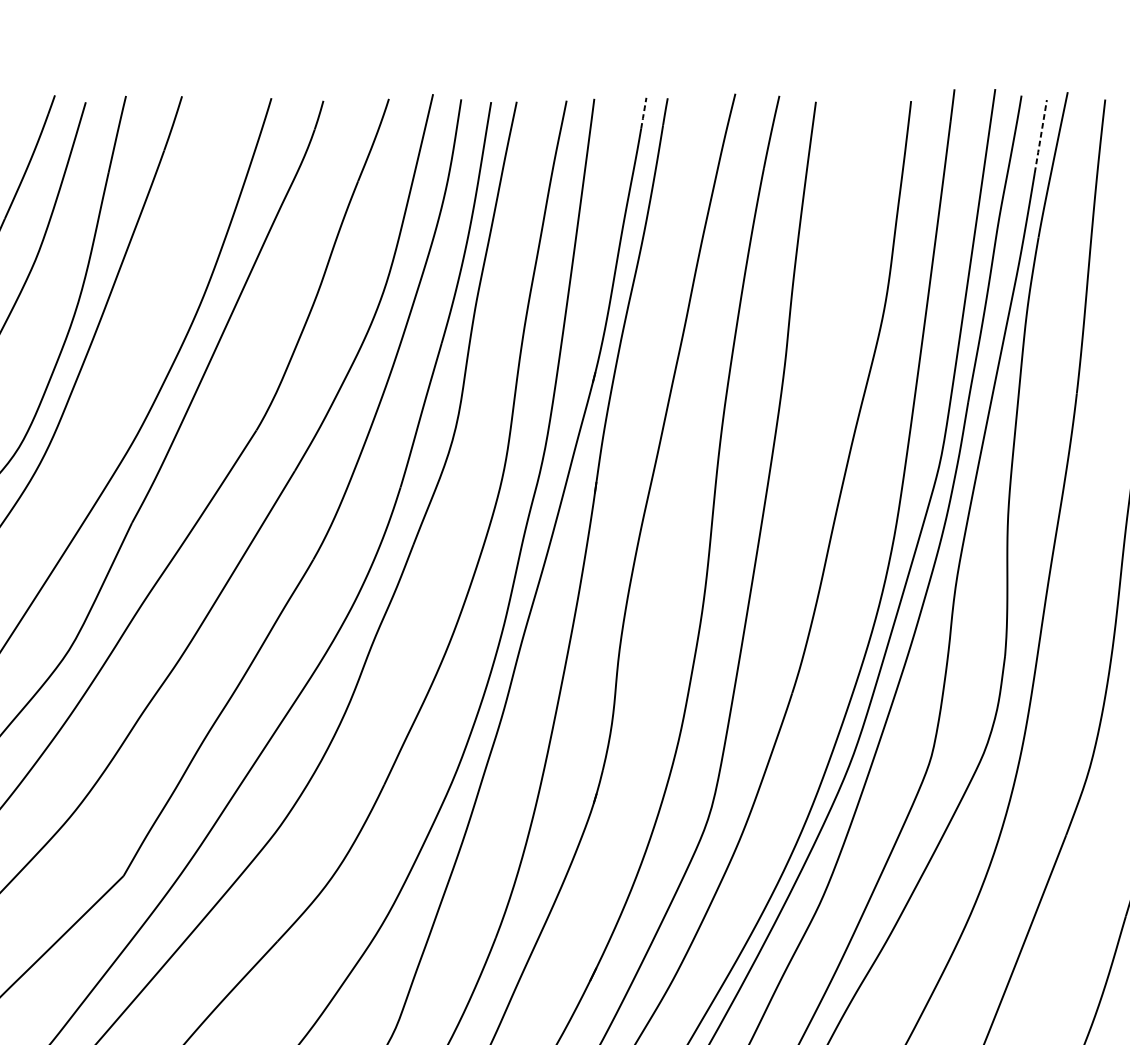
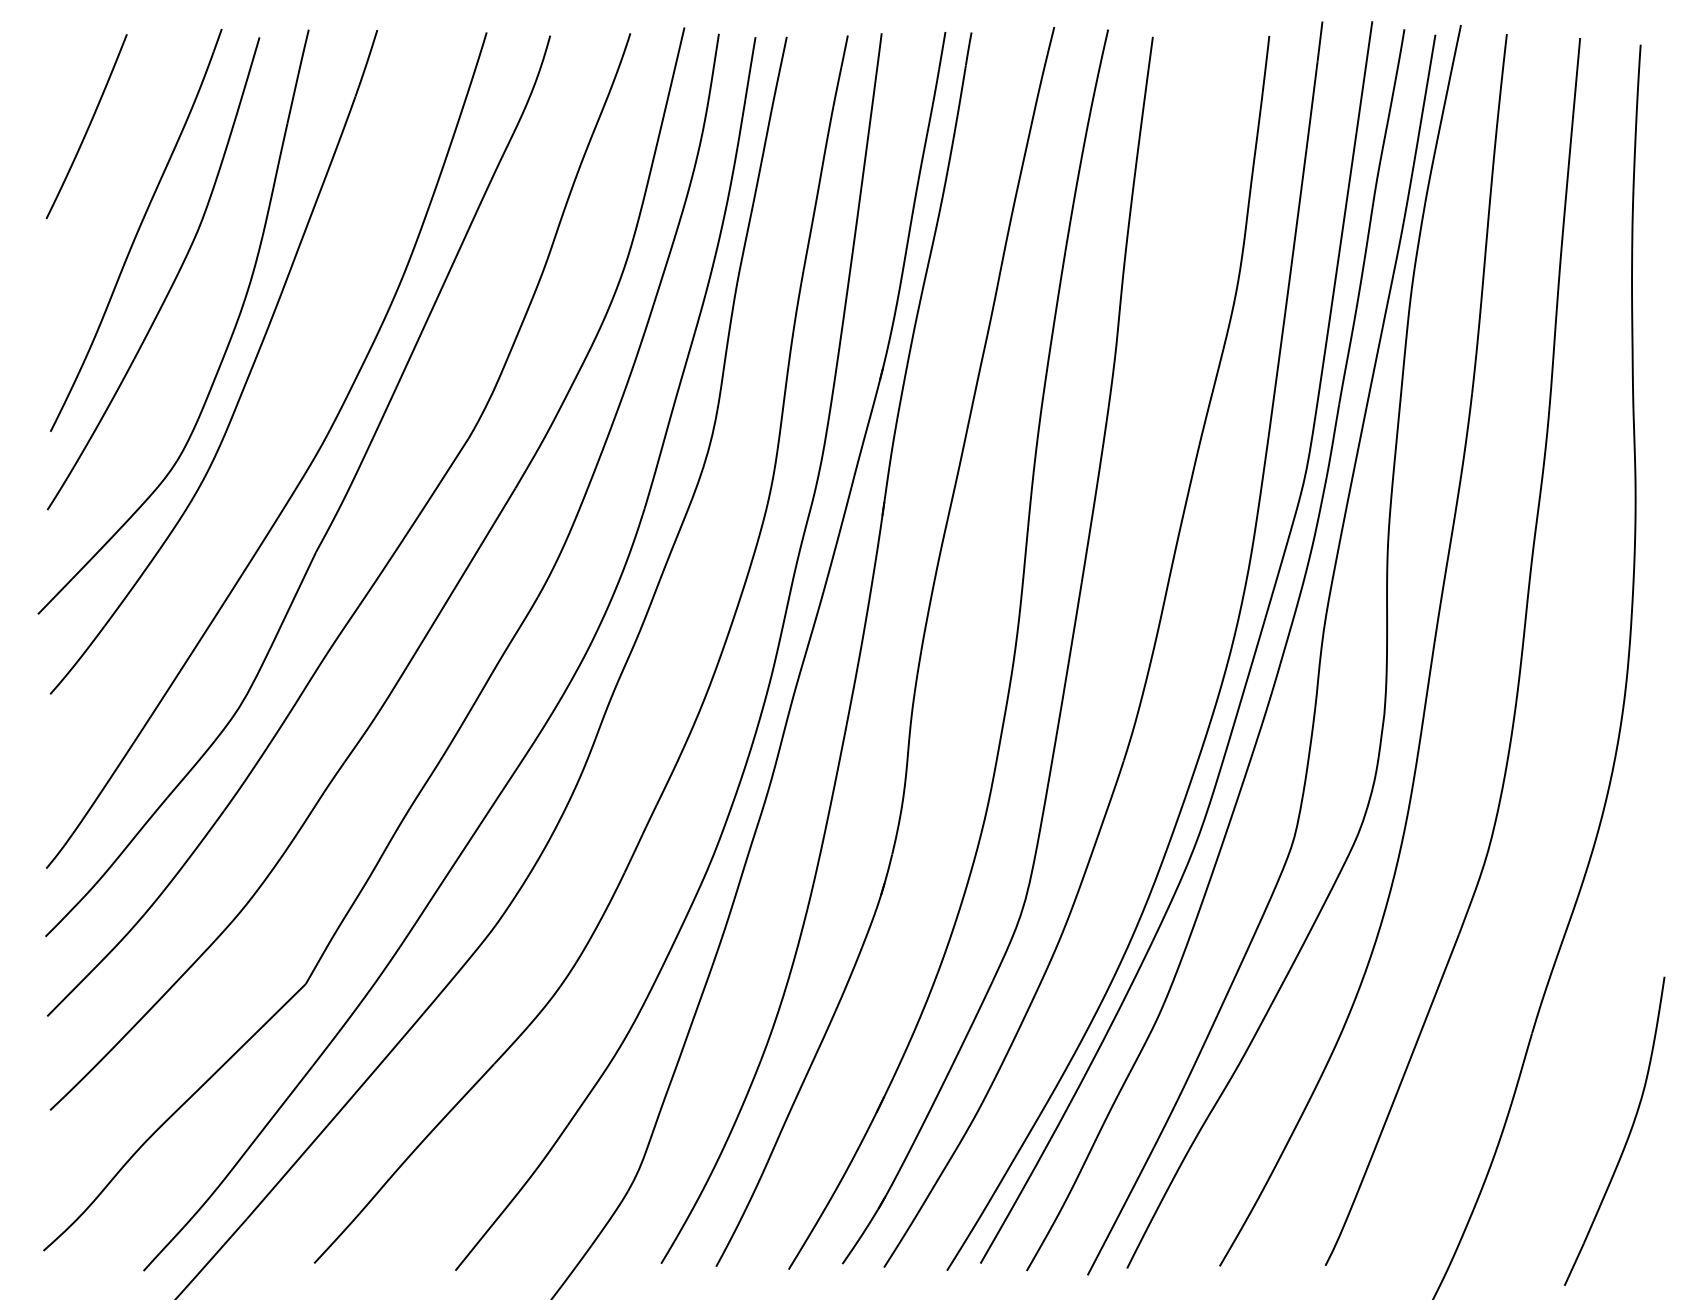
line: (644, 112) -> (942, 50), dashed -> solid
line: (1041, 136) -> (1428, 79), dashed -> solid

